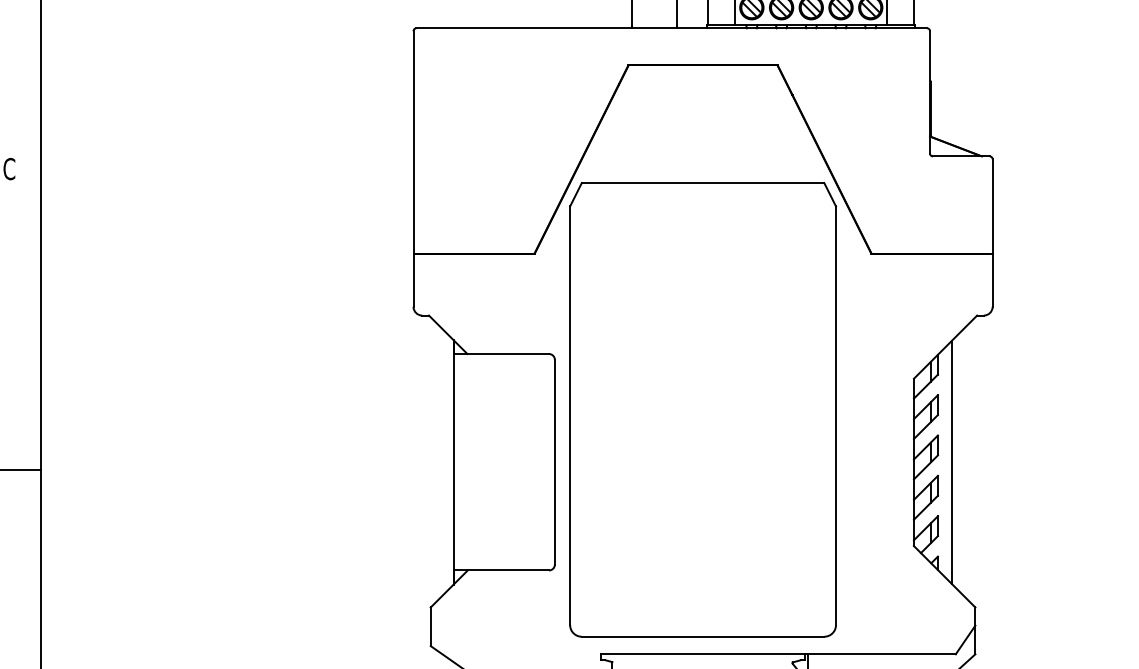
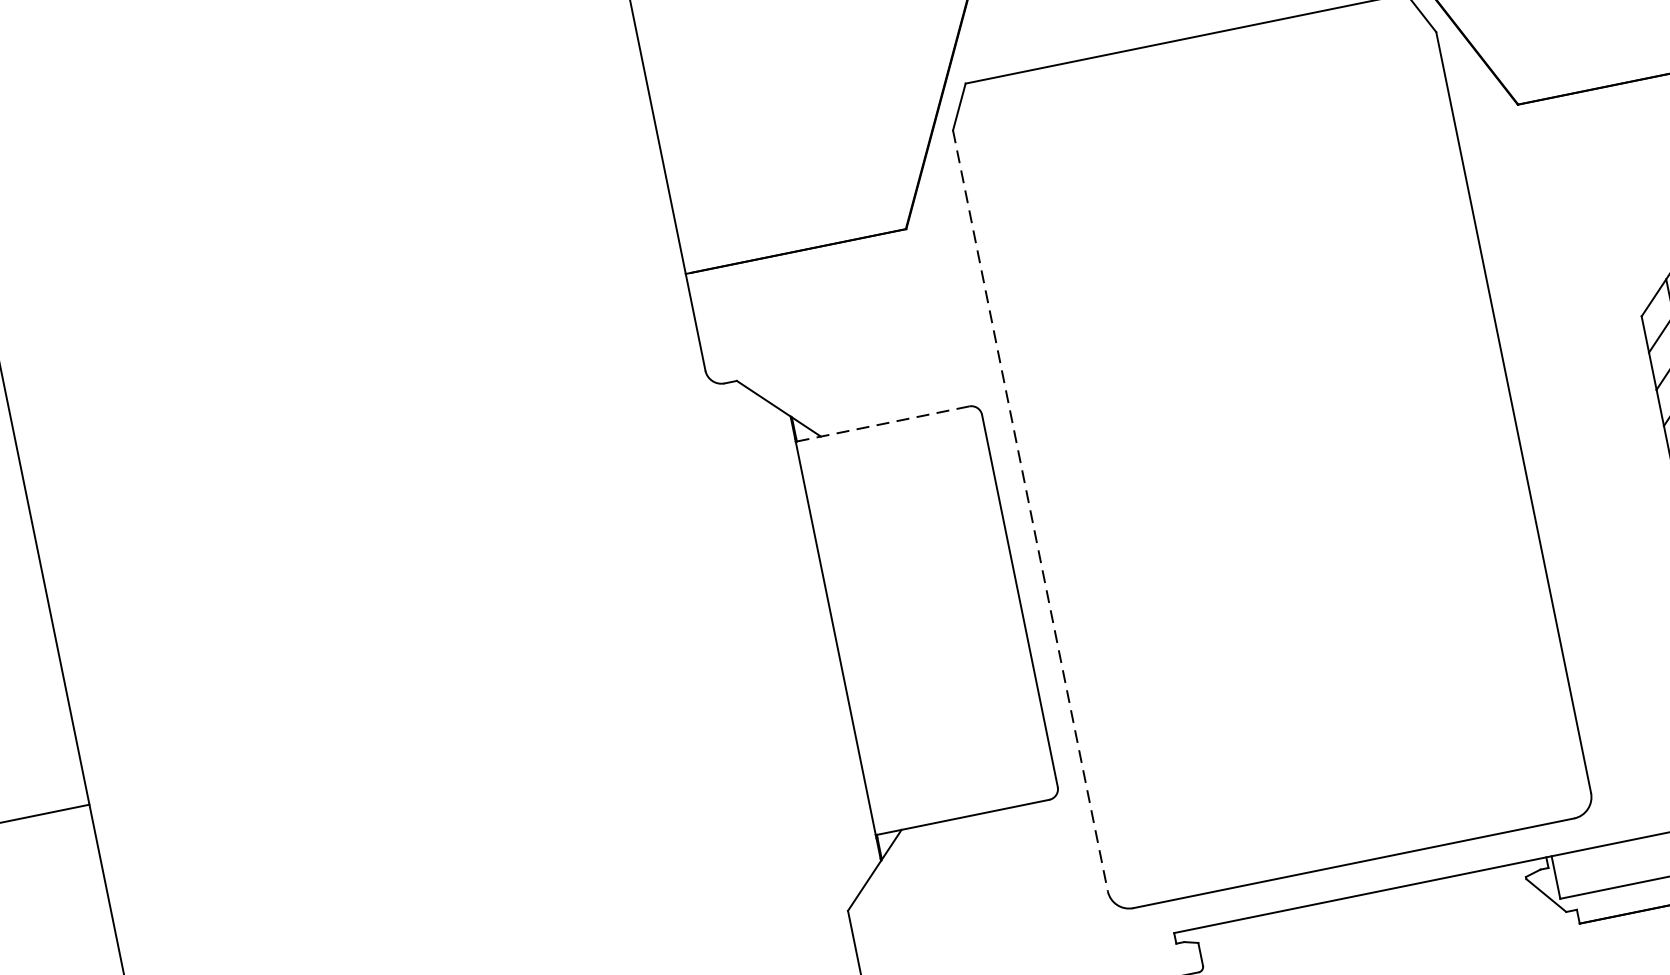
line: (501, 354) -> (883, 424), solid -> dashed
line: (570, 416) -> (1031, 512), solid -> dashed

